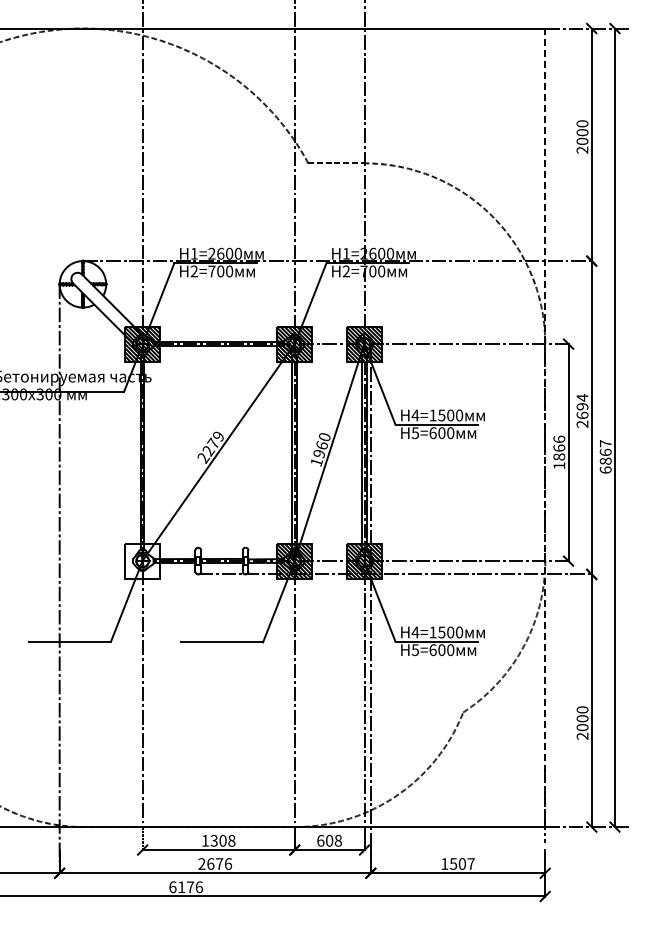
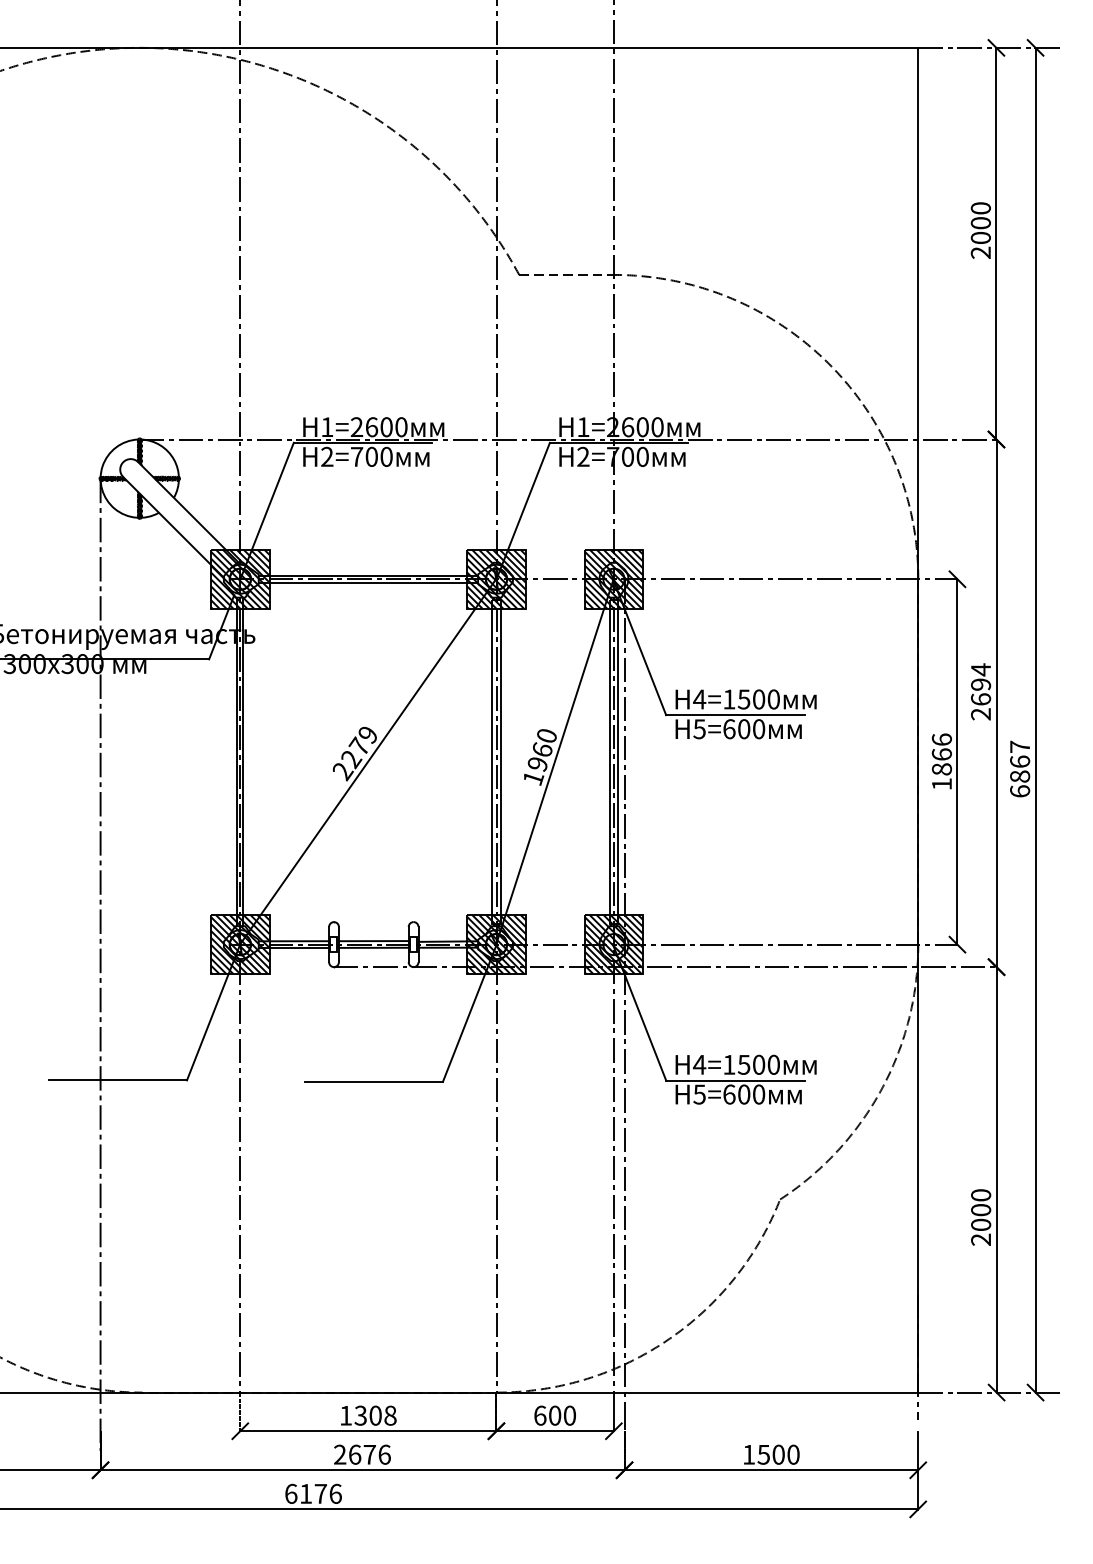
line: (545, 427) -> (918, 719), dashed -> solid
hatch: (142, 560) -> (240, 943), added
text: (337, 840) -> (568, 1415), 608 -> 600
text: (470, 863) -> (792, 1453), 1507 -> 1500

